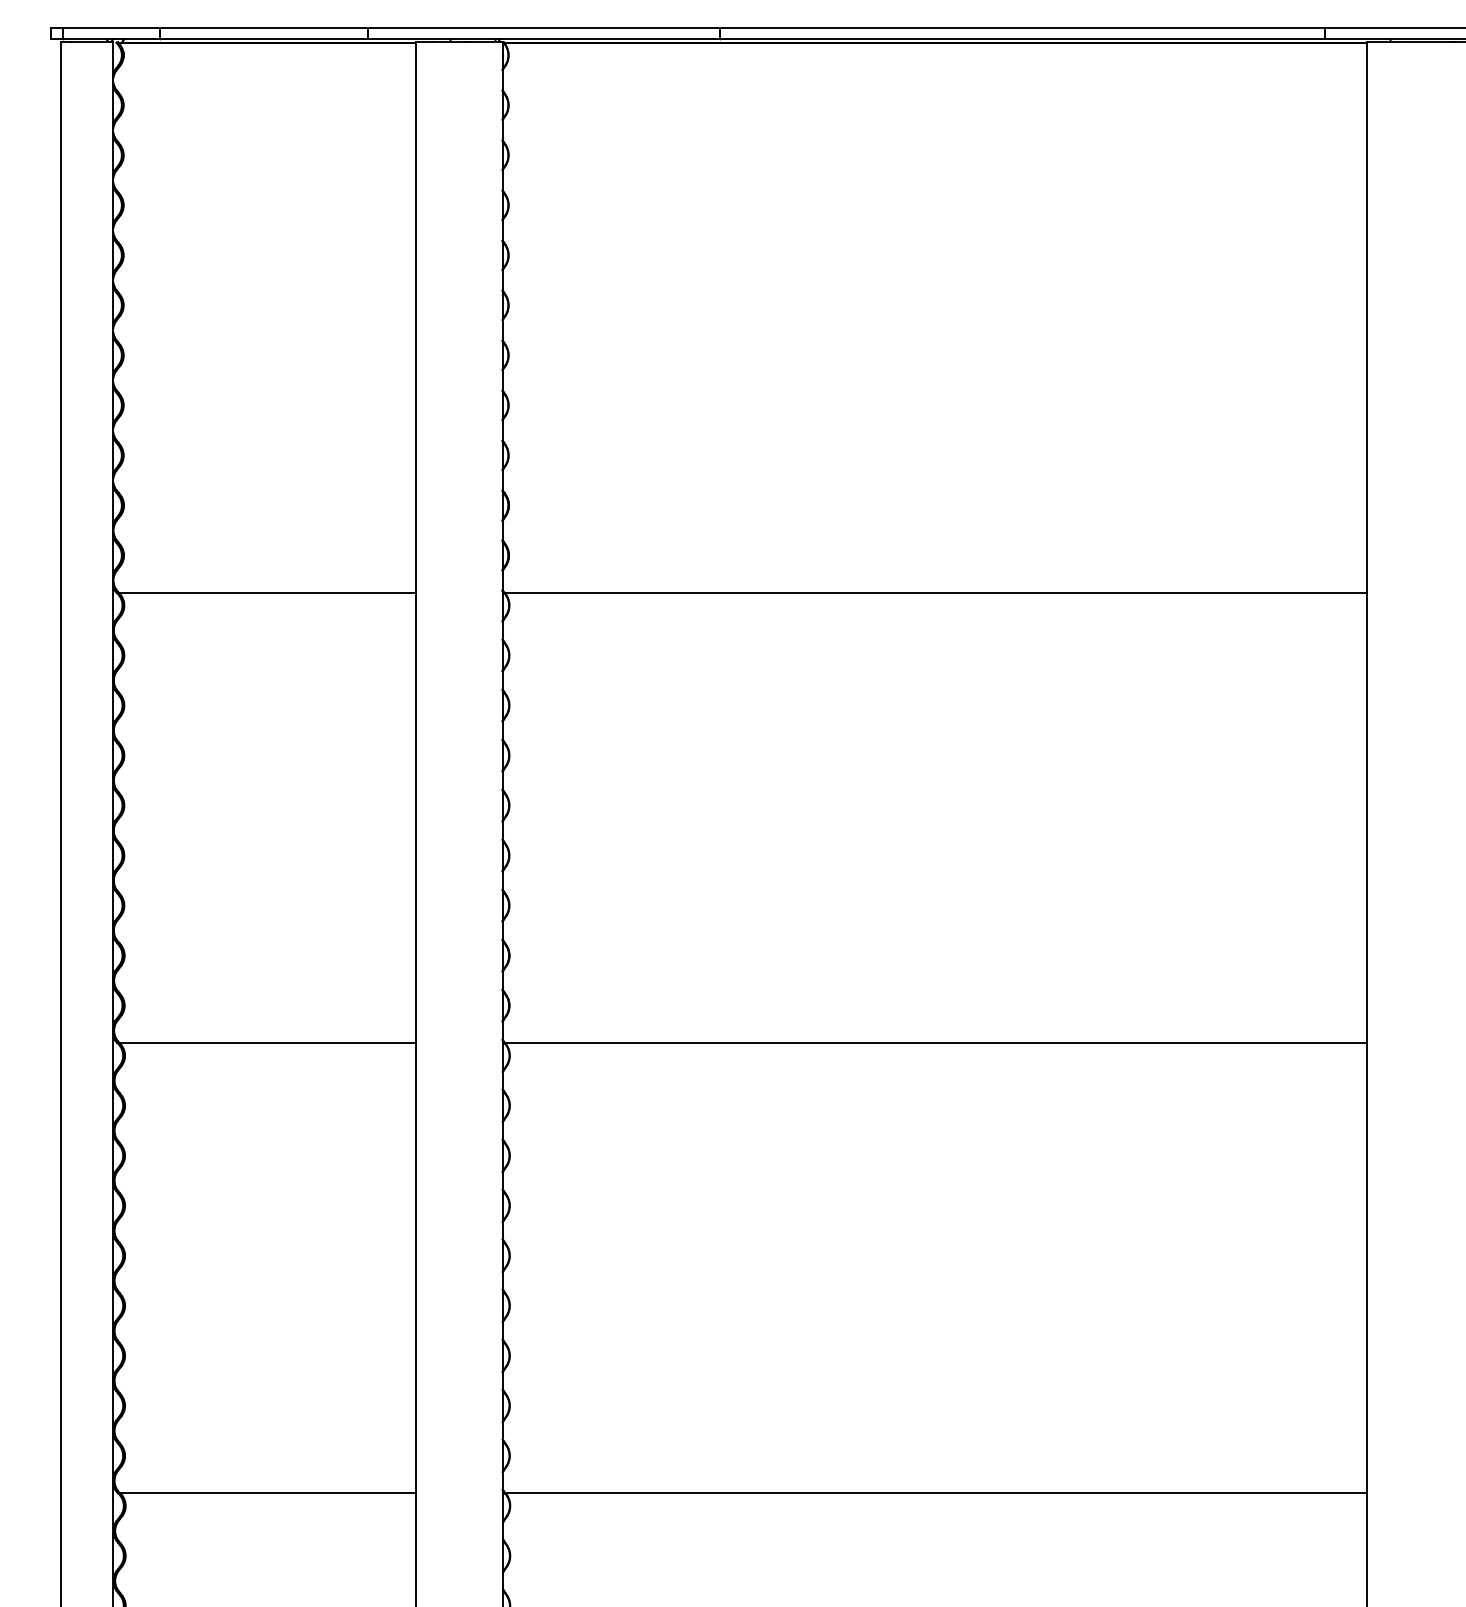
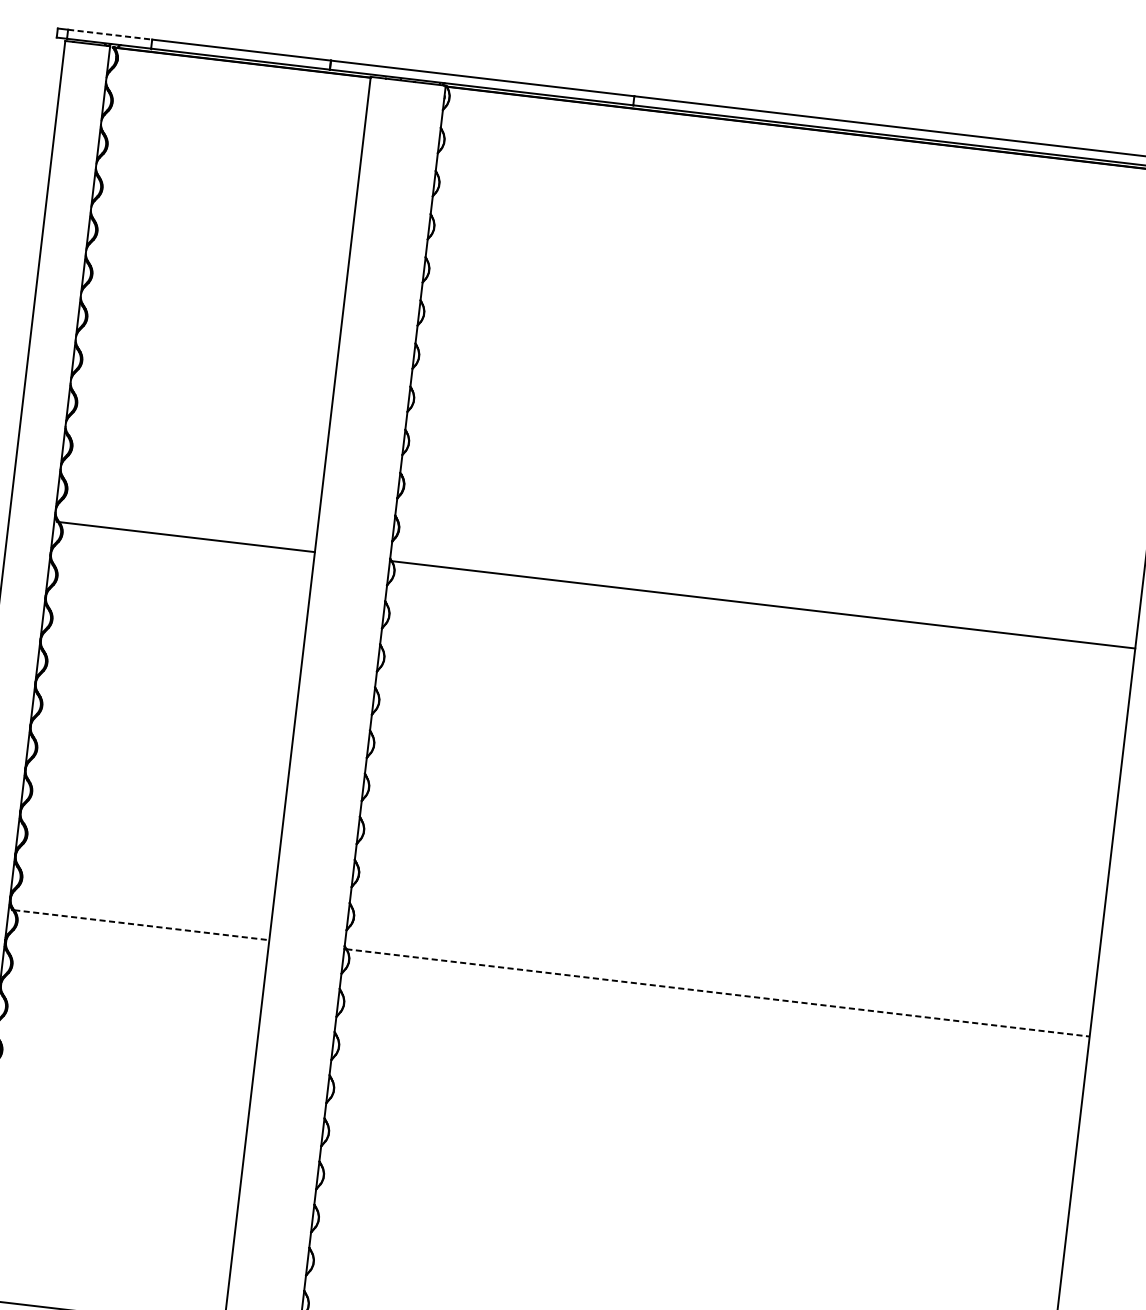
line: (111, 28) -> (109, 34), solid -> dashed
line: (267, 1043) -> (141, 925), solid -> dashed
line: (936, 1043) -> (718, 993), solid -> dashed

